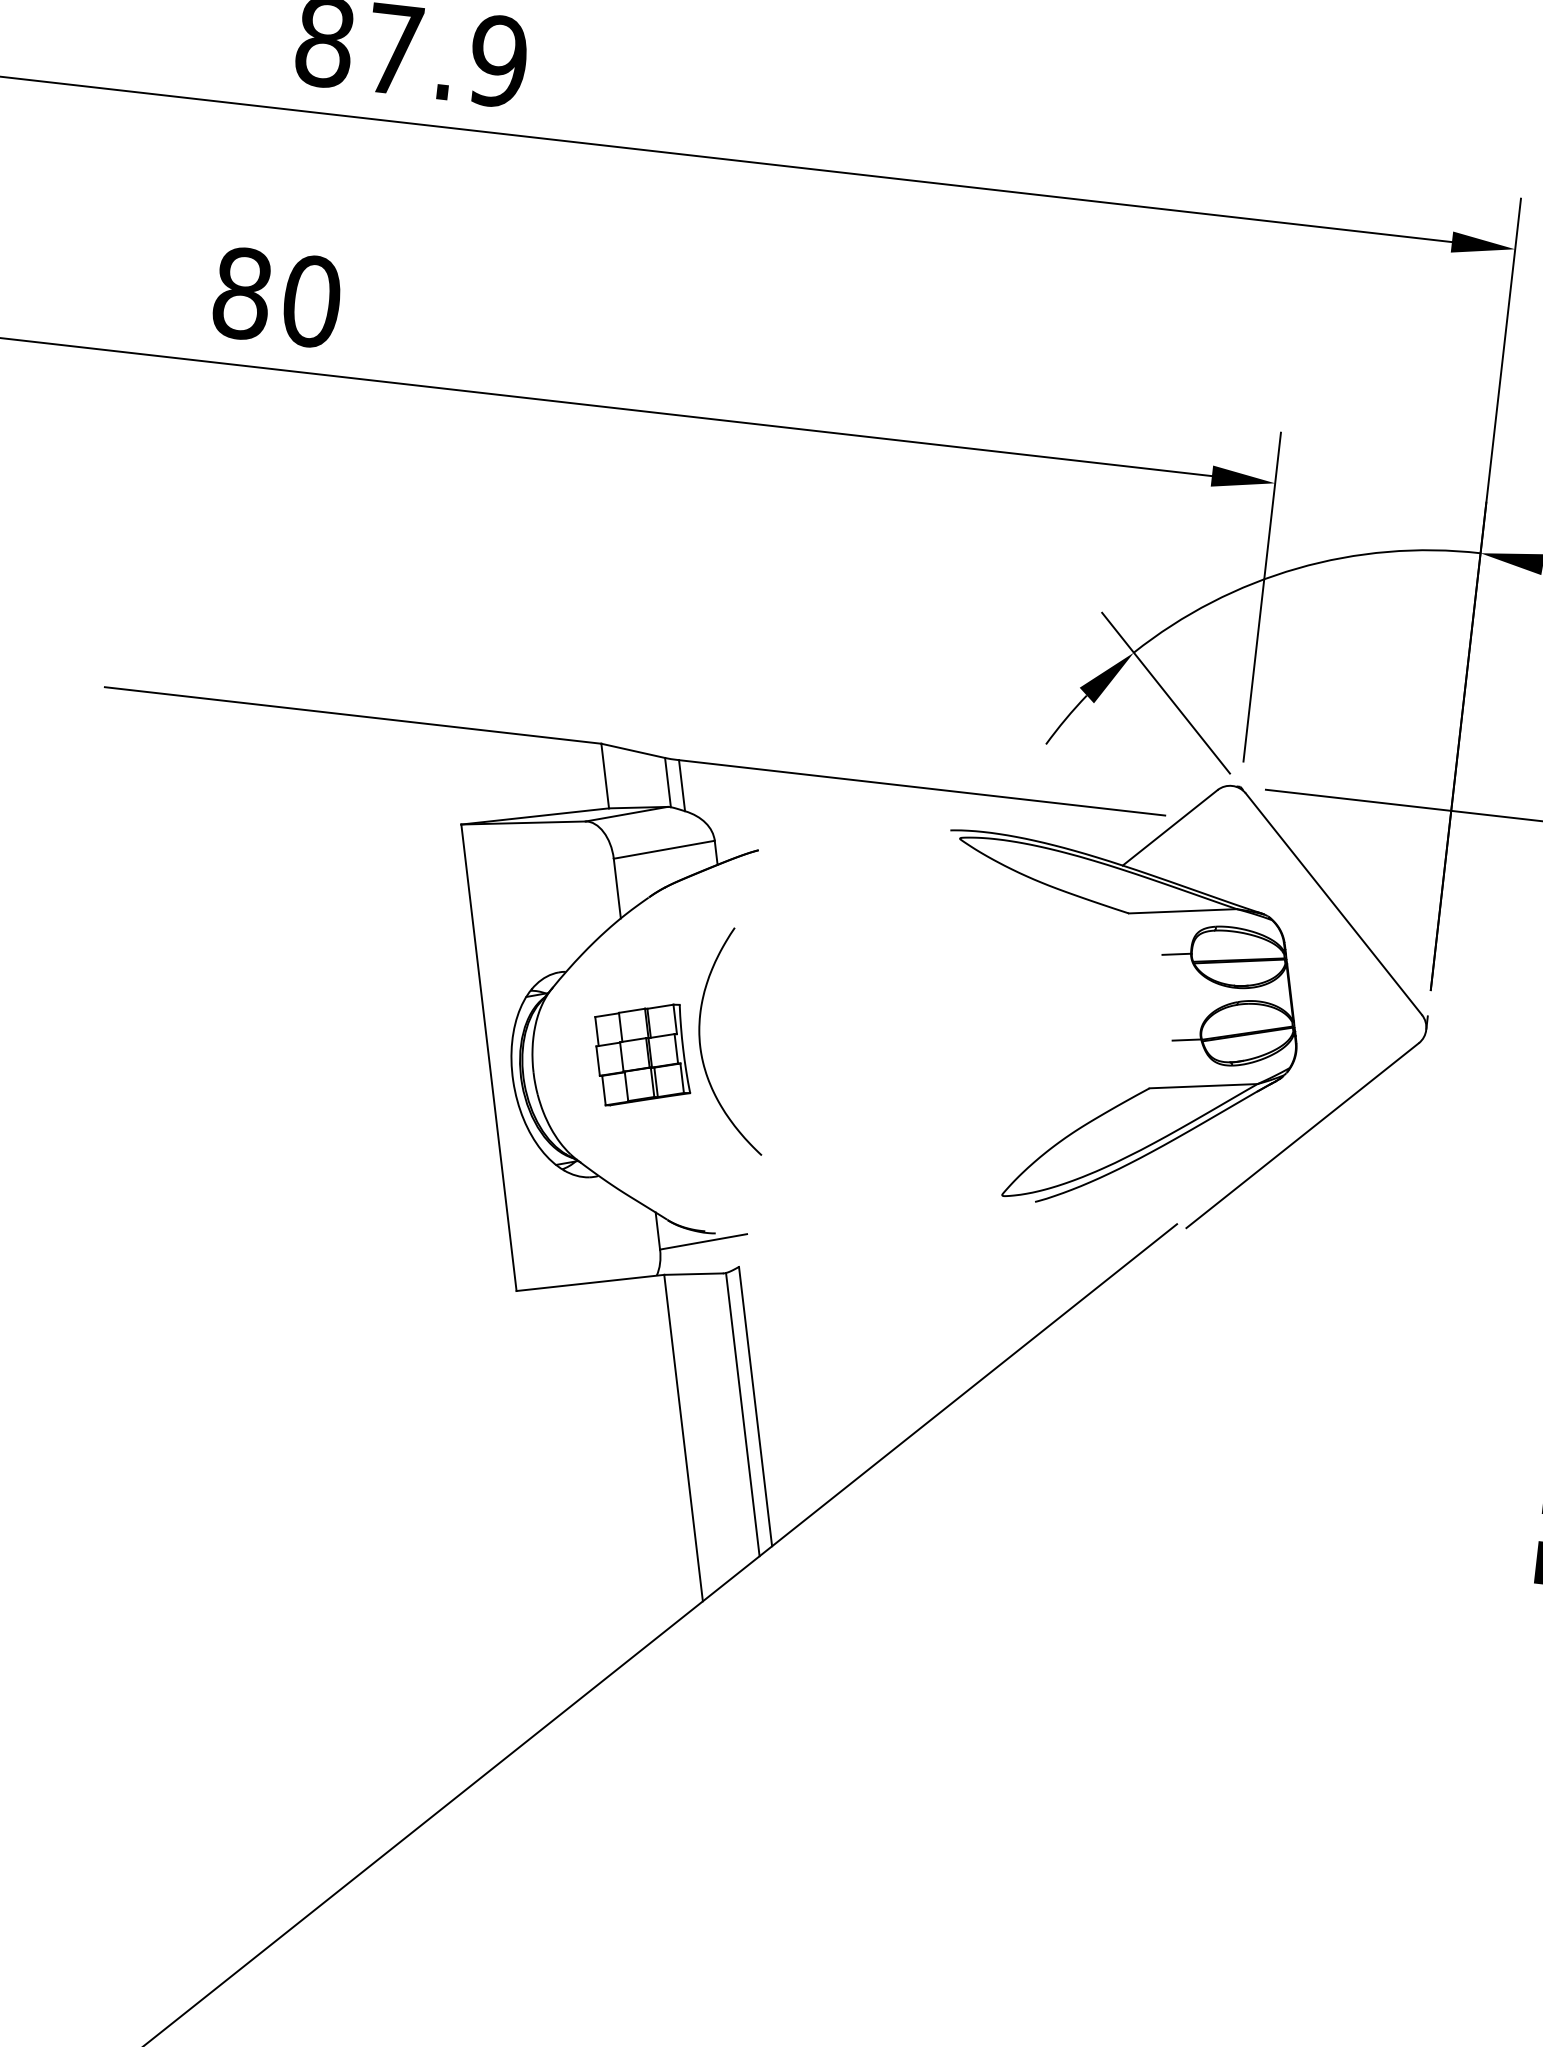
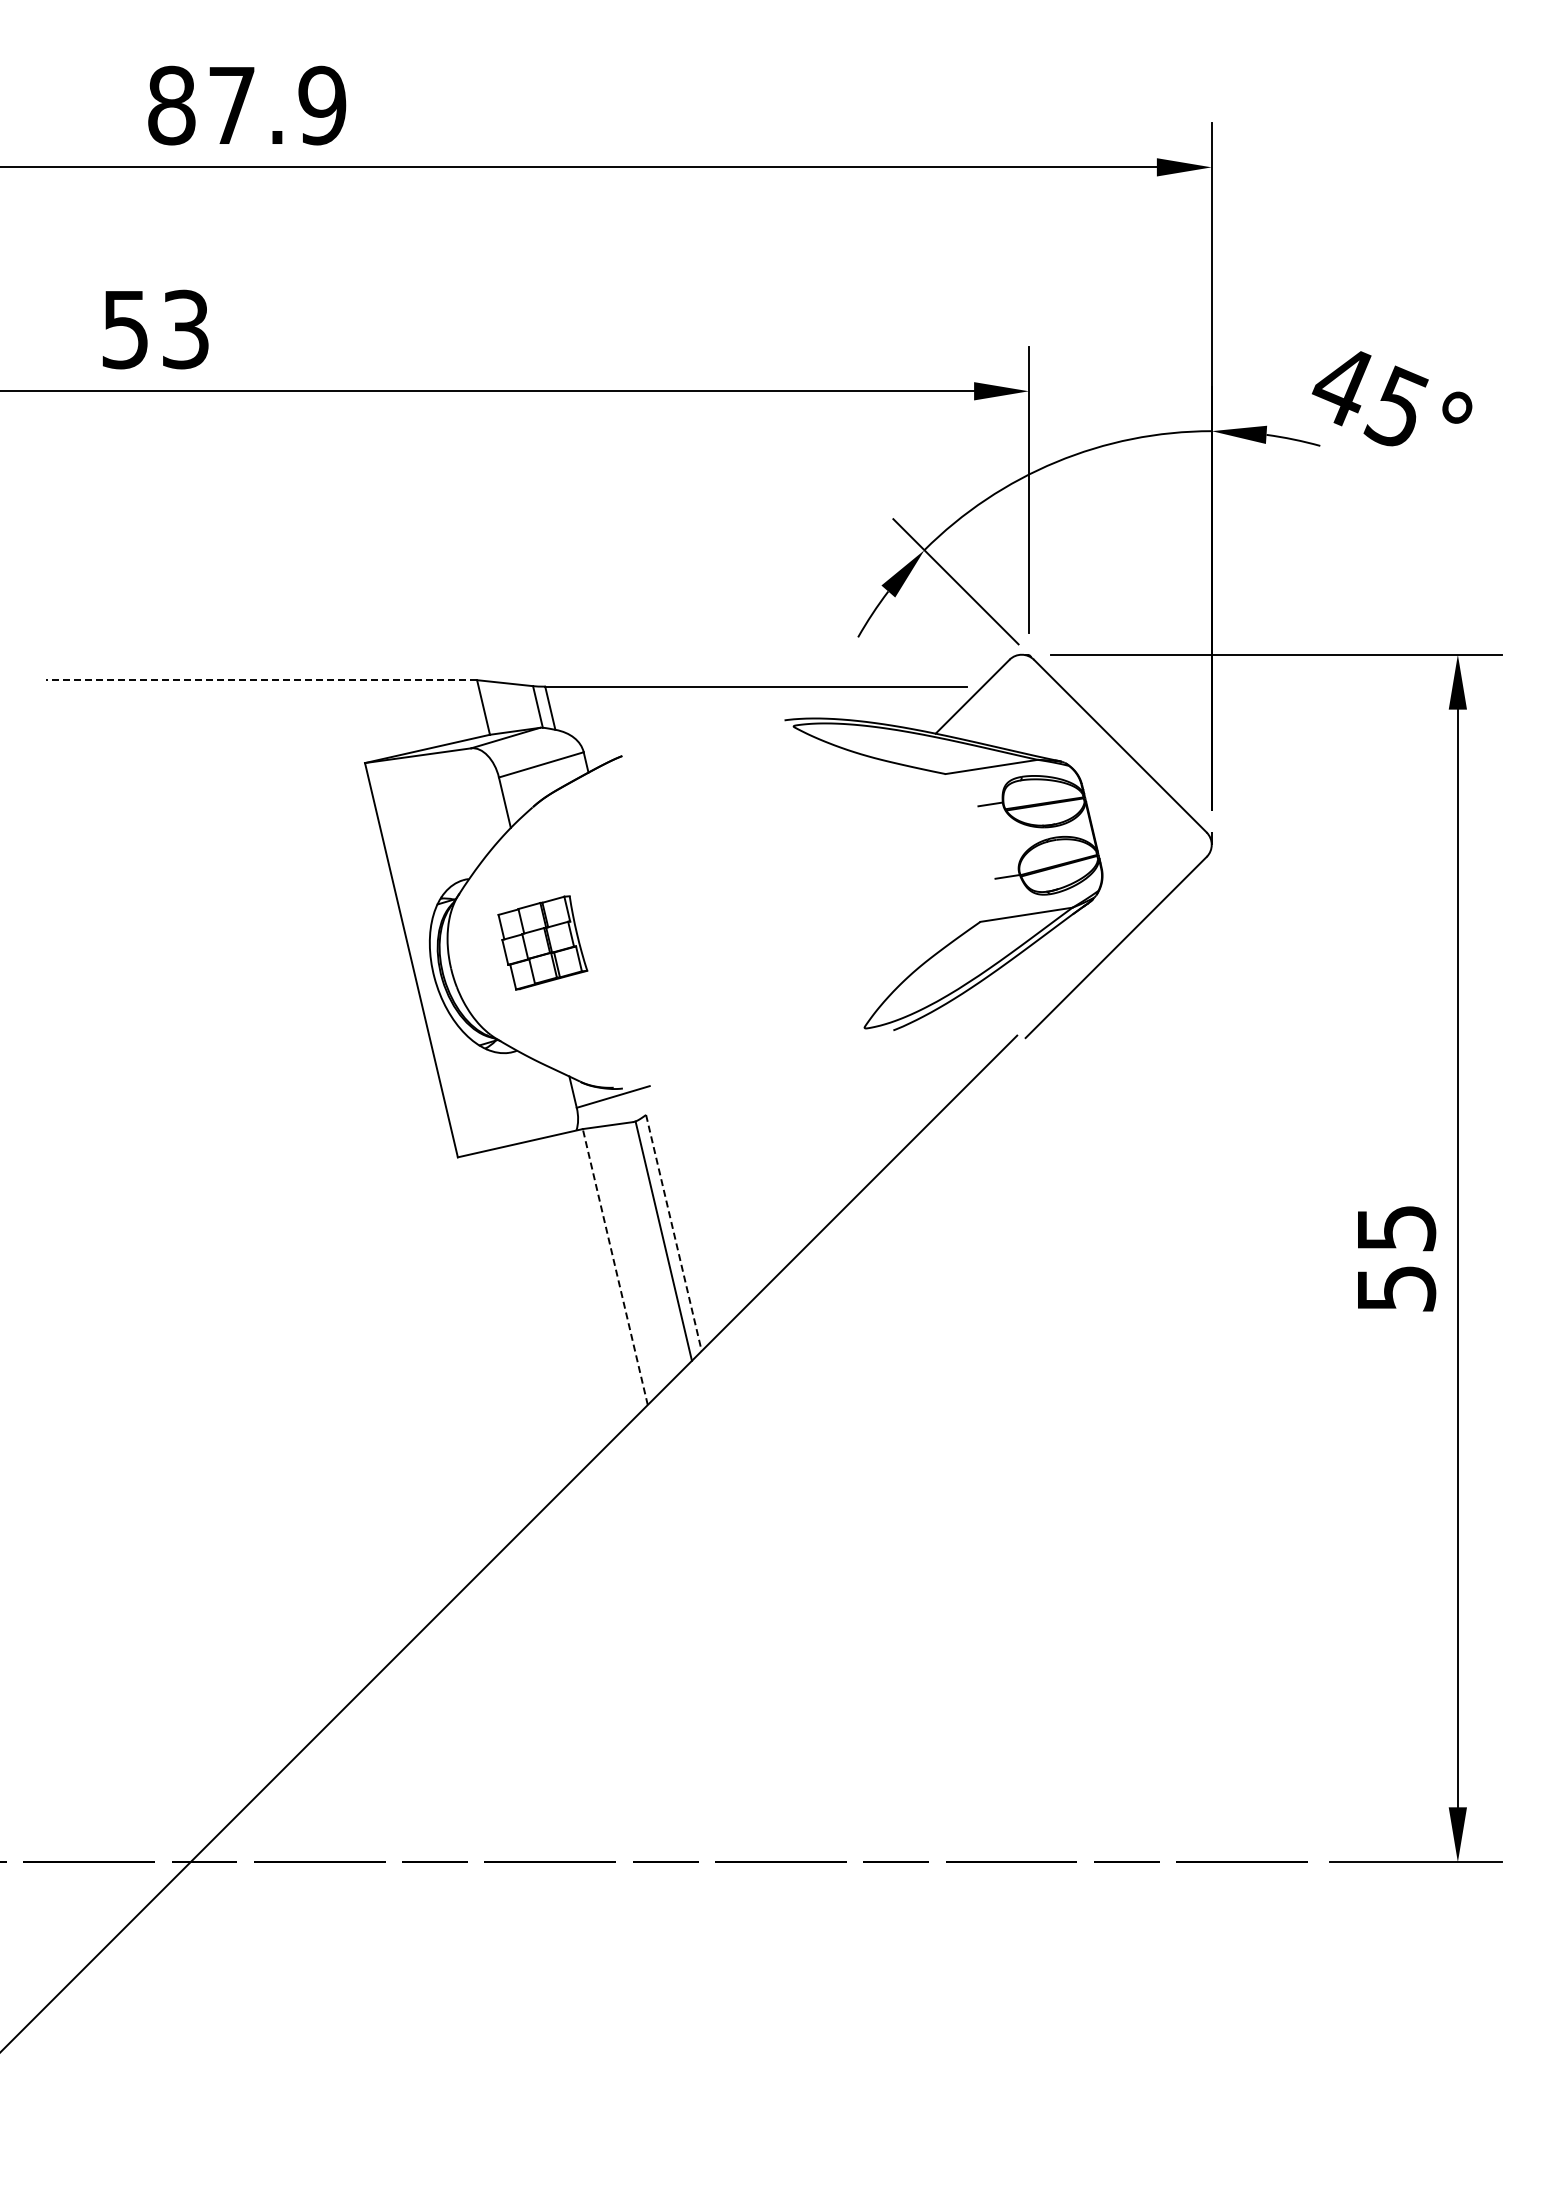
text: (276, 297) -> (155, 329), 80 -> 53
line: (352, 715) -> (261, 680), solid -> dashed
curve: (701, 1040) -> (591, 924), removed
line: (756, 1407) -> (674, 1233), solid -> dashed
line: (683, 1438) -> (615, 1267), solid -> dashed

